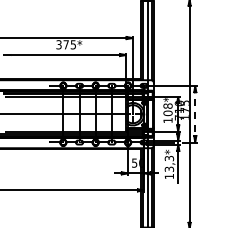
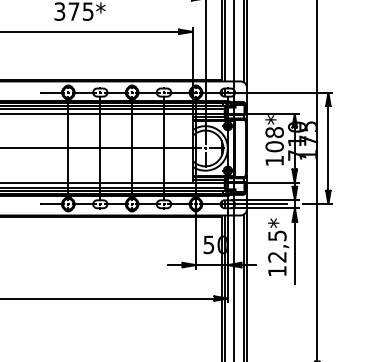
line: (195, 114) -> (328, 149), dashed -> solid
text: (169, 163) -> (277, 245), 13,3* -> 12,5*

